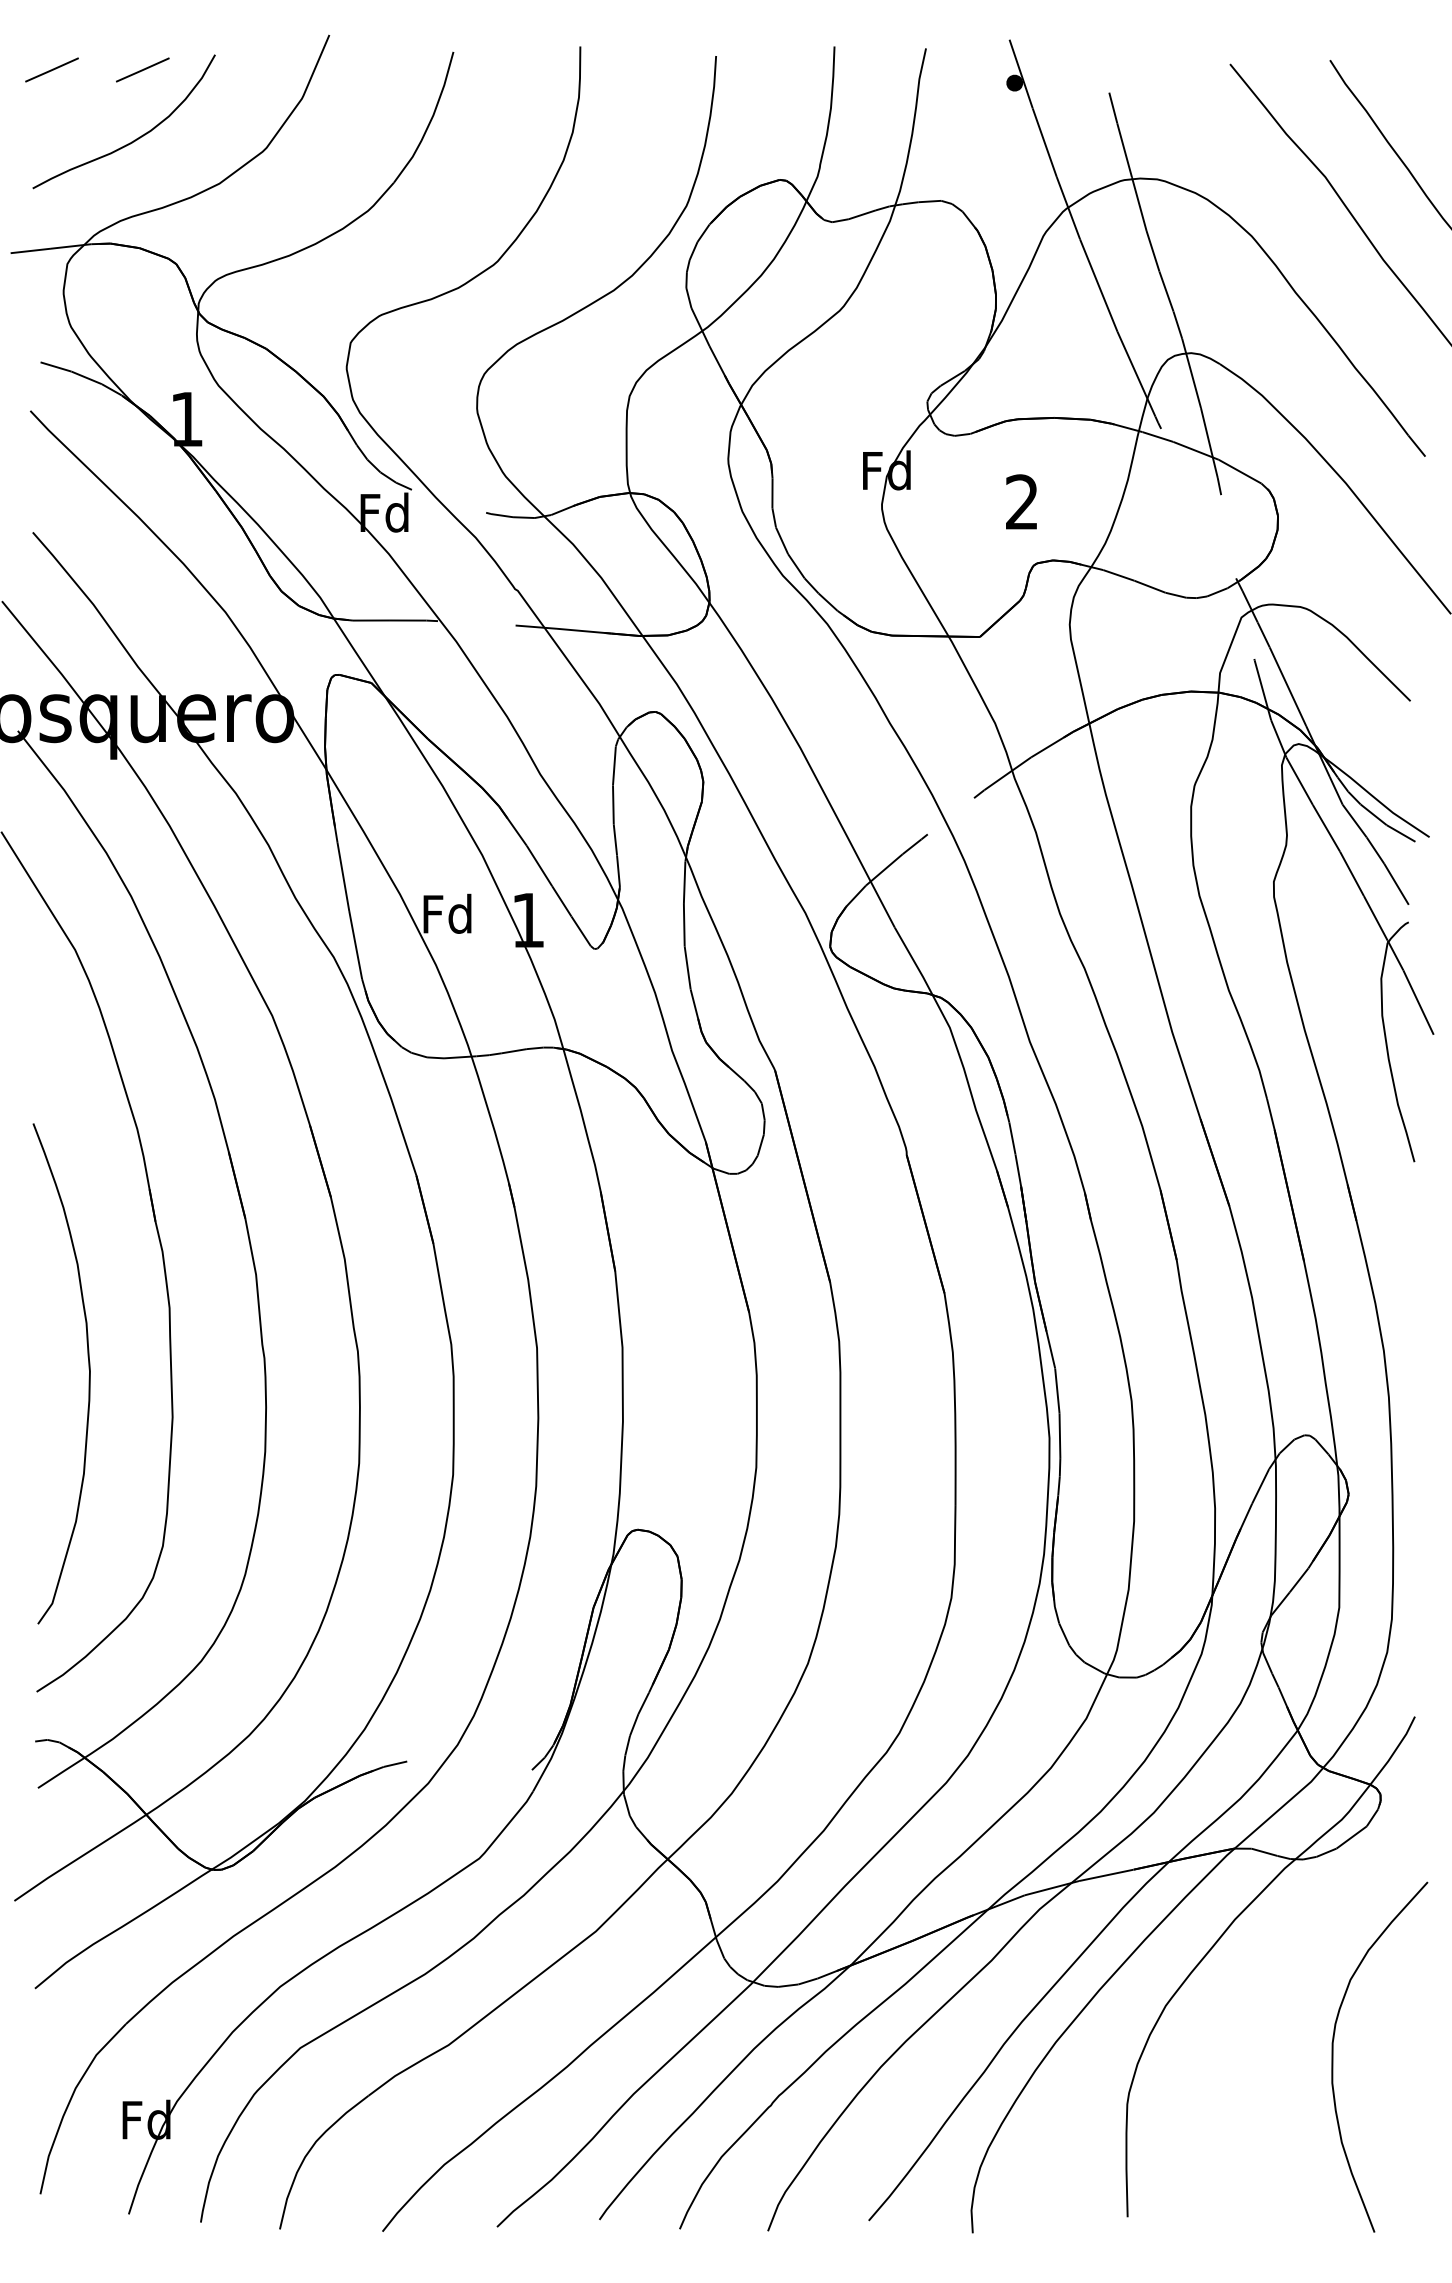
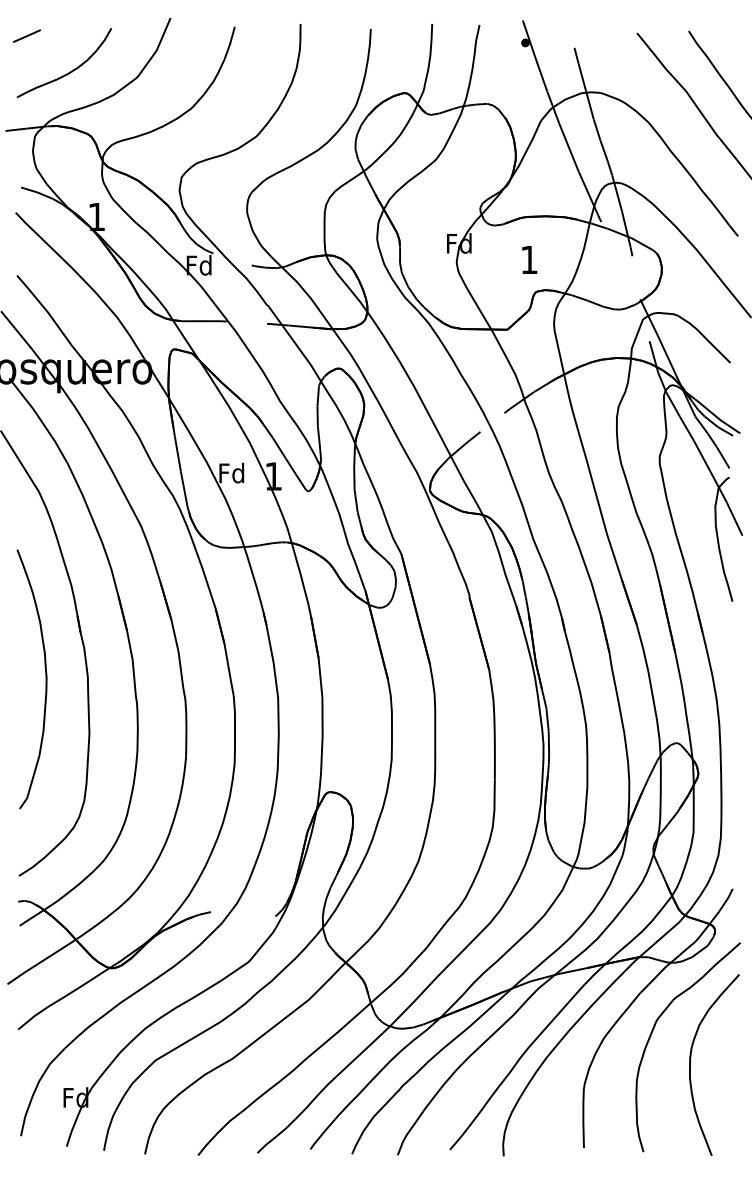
line: (141, 68) -> (73, 35), removed
text: (1022, 501) -> (529, 259), 2 -> 1
curve: (87, 1374) -> (45, 679), moved
curve: (1261, 1992) -> (653, 1031), added

